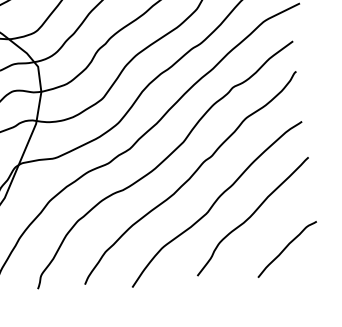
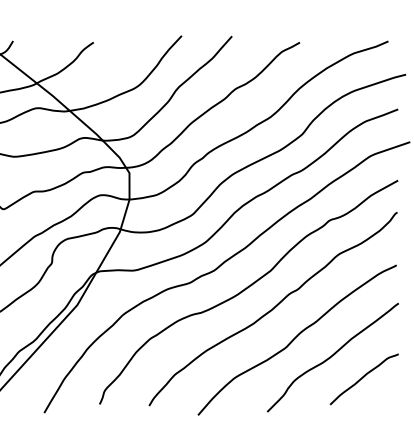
curve: (286, 248) -> (363, 378), moved

